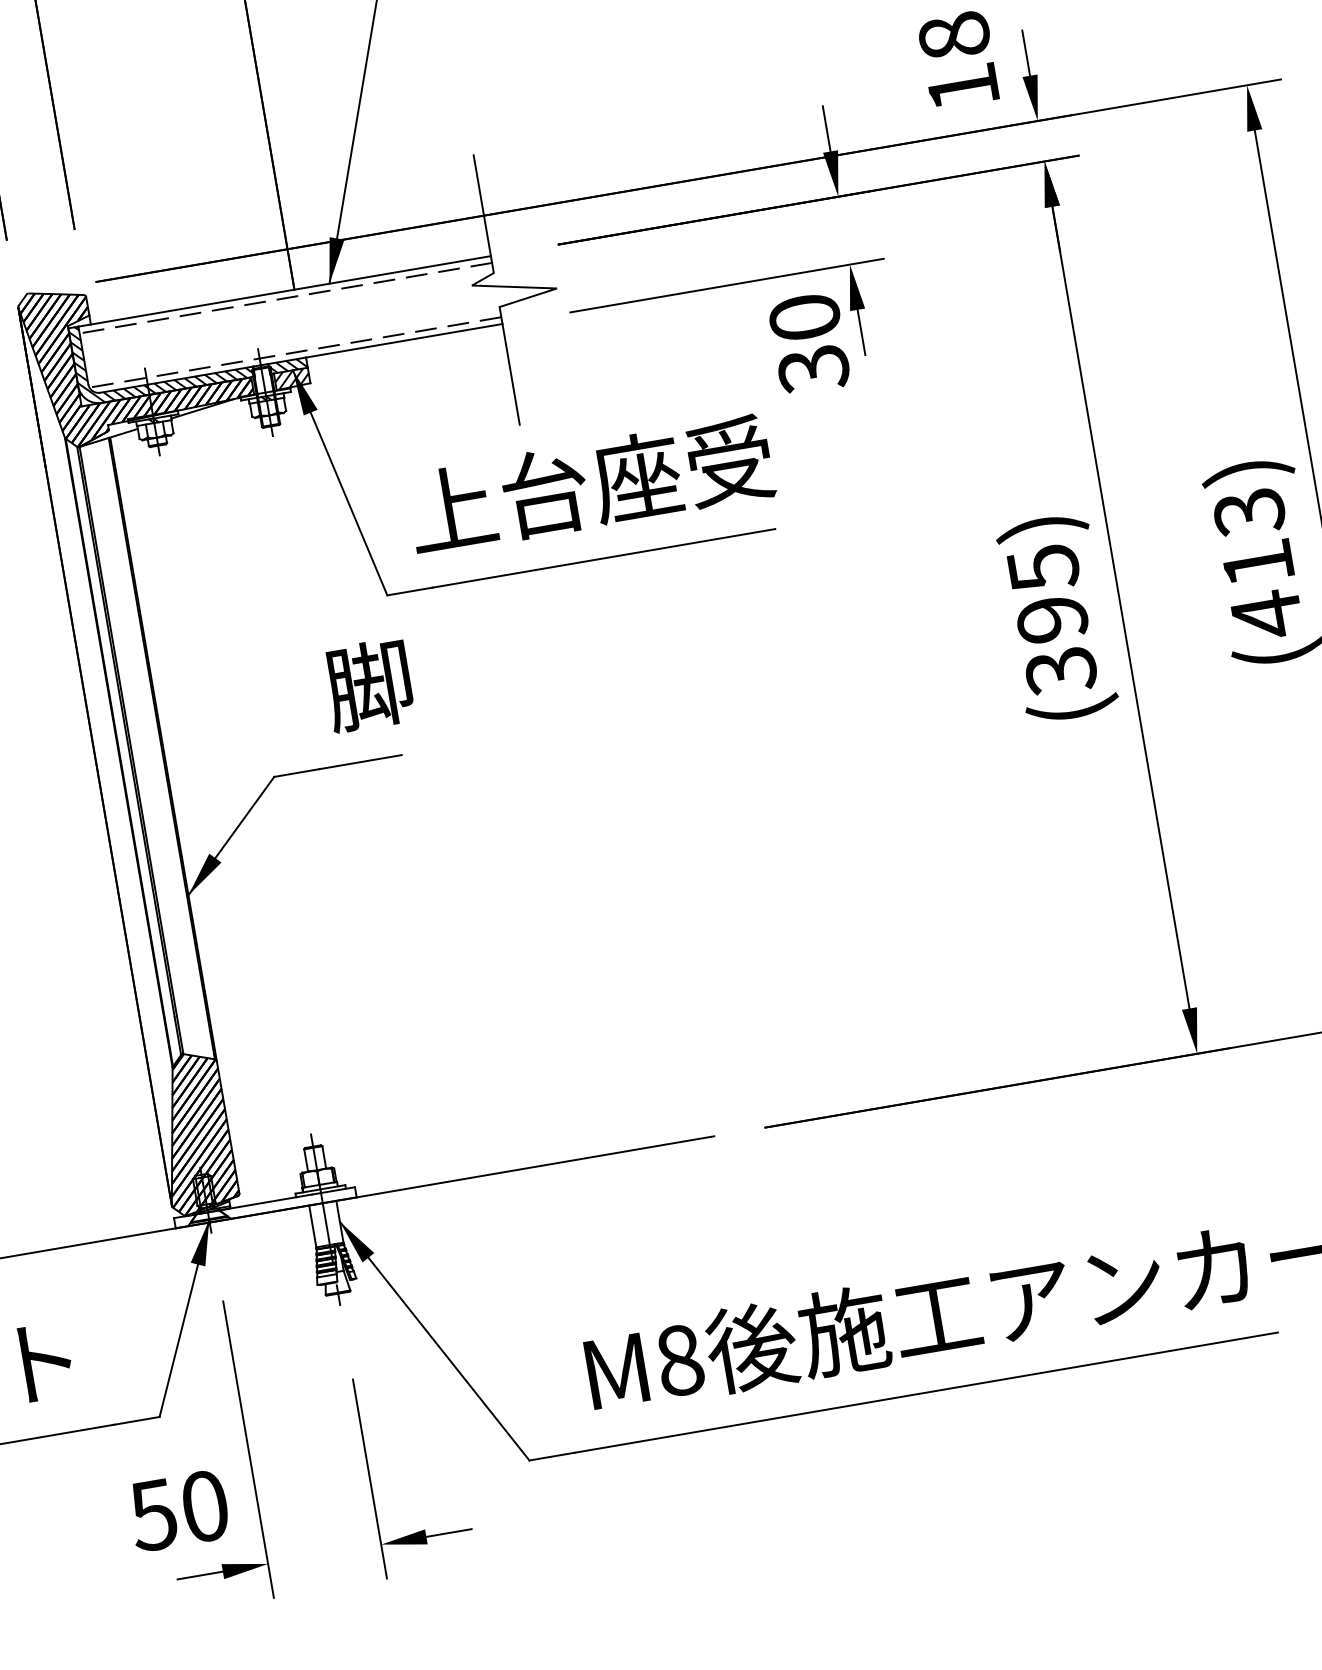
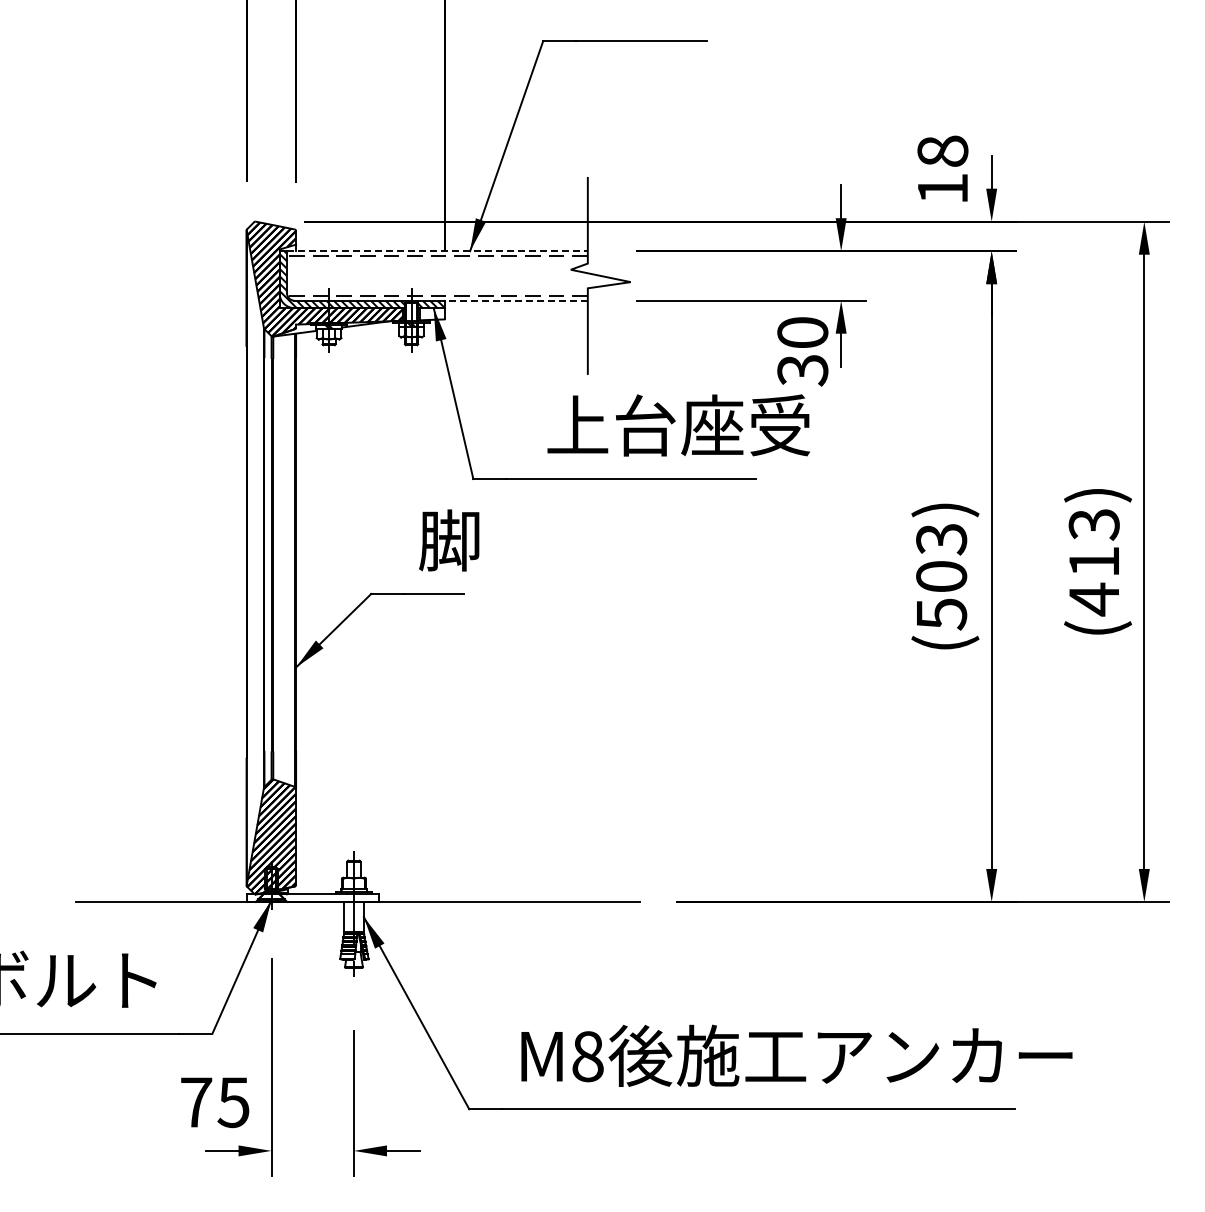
line: (284, 291) -> (437, 251), solid -> dashed
line: (404, 340) -> (516, 300), solid -> dashed
hatch: (291, 379) -> (431, 314), removed
text: (590, 485) -> (678, 425), moved
text: (1052, 620) -> (941, 577), (395) -> (503)
text: (178, 1510) -> (214, 1102), 50 -> 75

